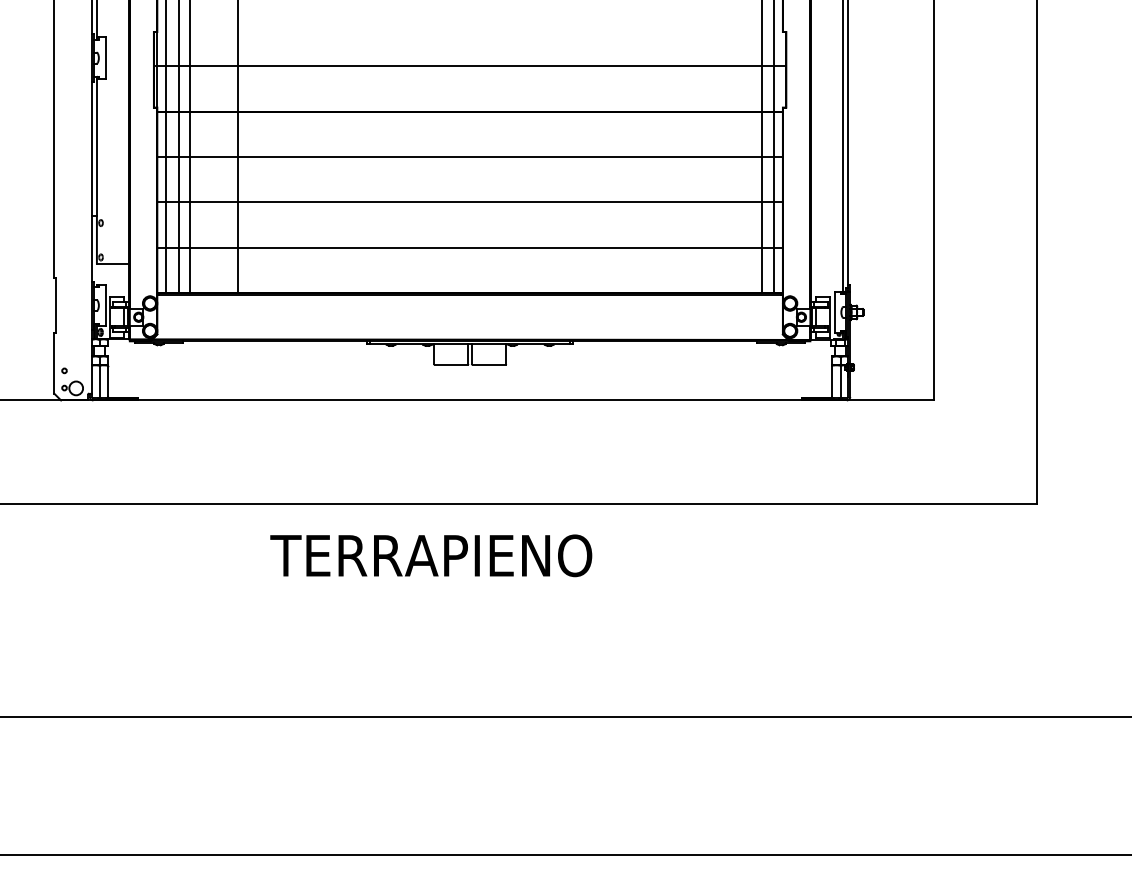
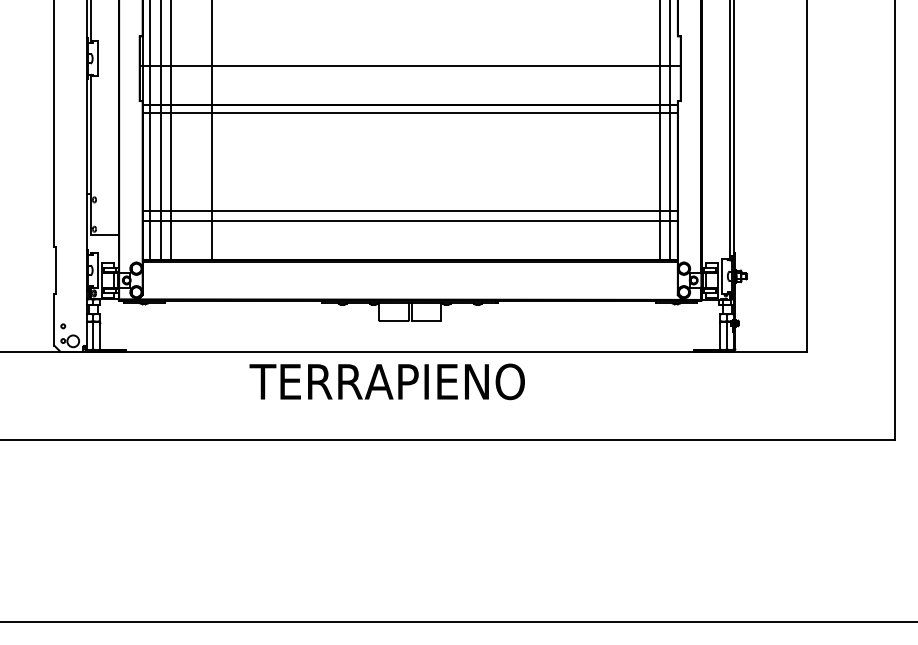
line: (469, 157) -> (409, 112), moved
line: (469, 202) -> (409, 211), moved
text: (431, 555) -> (387, 381), moved

